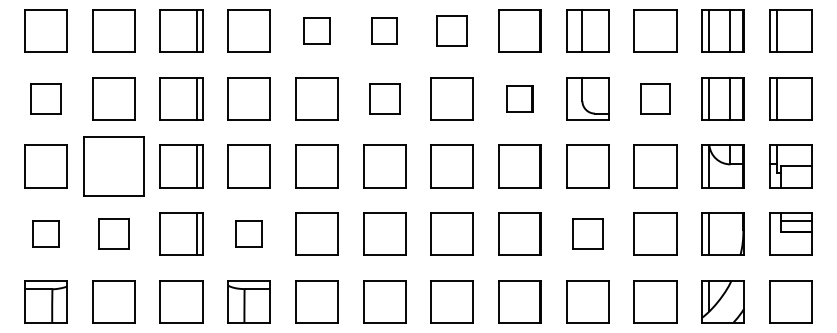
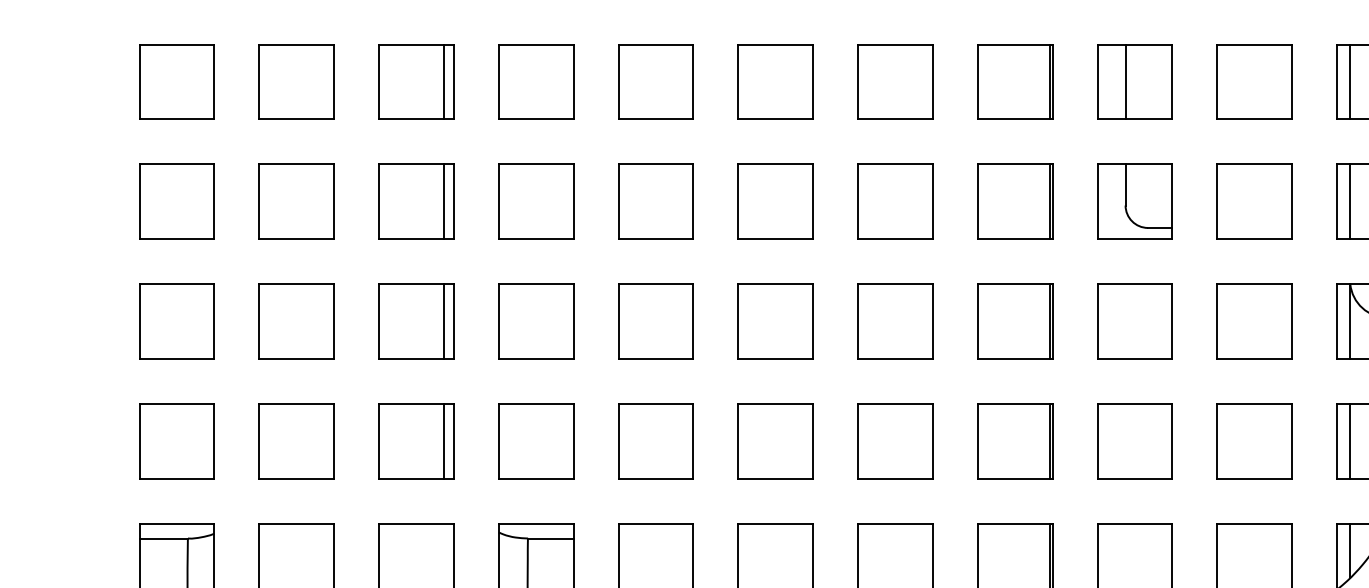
part: (316, 30) -> (655, 80), size x1.67
part: (384, 30) -> (775, 80), size x1.67
part: (451, 30) -> (894, 80), size x1.43
part: (45, 98) -> (175, 201), size x1.43
part: (384, 98) -> (775, 201), size x1.43
part: (519, 98) -> (1014, 201), size x1.67
part: (655, 98) -> (1254, 201), size x1.43
part: (113, 166) -> (295, 321), size x0.71
part: (45, 233) -> (175, 440), size x1.67
part: (113, 233) -> (295, 440), size x1.43
part: (248, 233) -> (534, 440), size x1.67
part: (587, 233) -> (1134, 440), size x1.43

